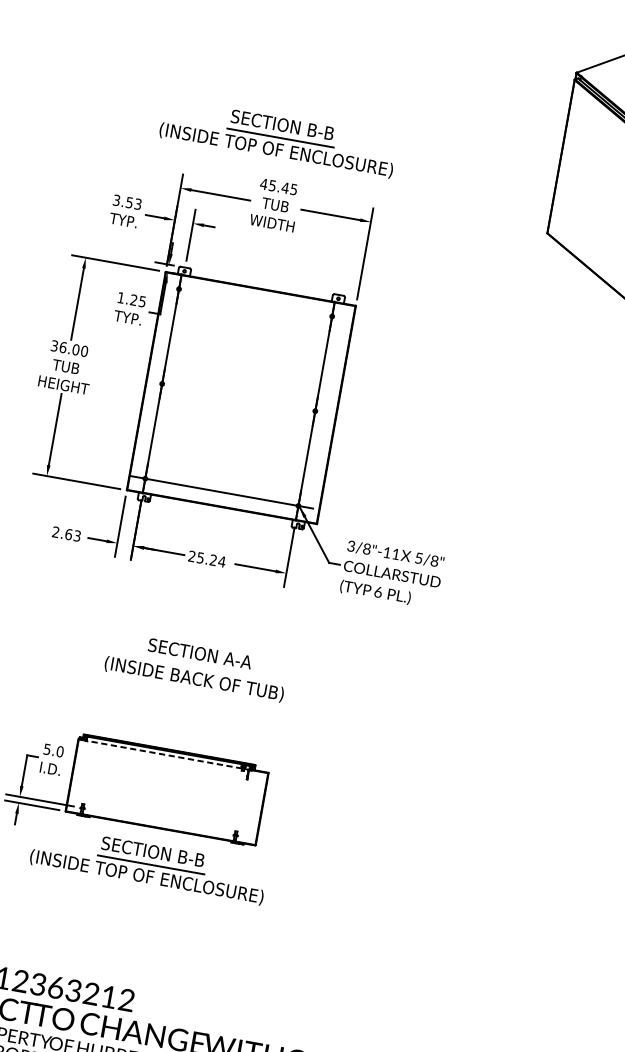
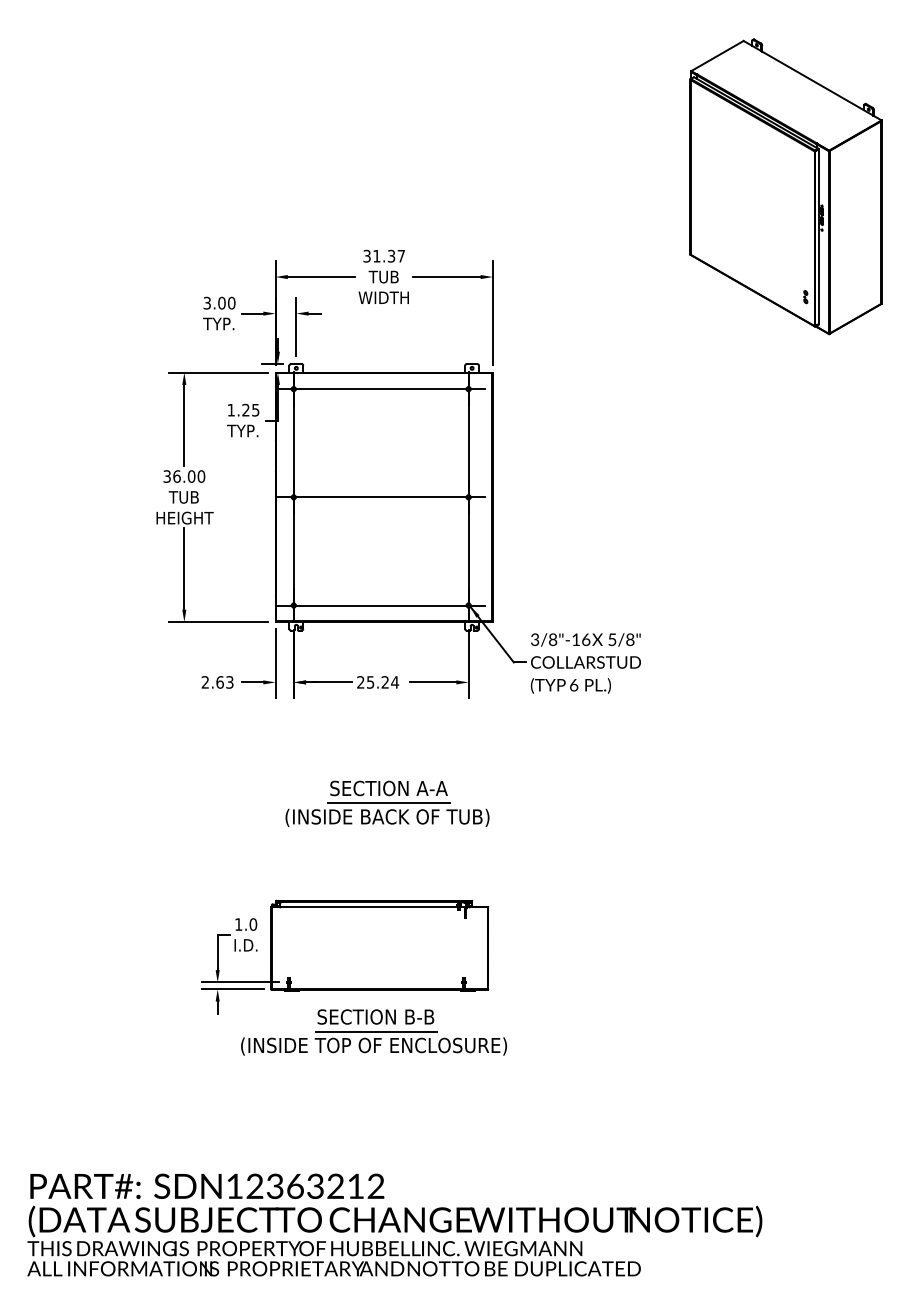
part: (278, 138) -> (374, 202), removed
text: (278, 186) -> (383, 255), 45.45 -> 31.37
text: (133, 202) -> (226, 302), 3.53 -> 3.00
line: (255, 303) -> (381, 389), added
line: (238, 397) -> (381, 497), added
text: (396, 554) -> (586, 639), 3/8"-11 -> 3/8"-16
line: (198, 666) -> (389, 803), added
text: (47, 749) -> (238, 924), 5.0 -> 1.0
line: (164, 754) -> (369, 907), dashed -> solid

